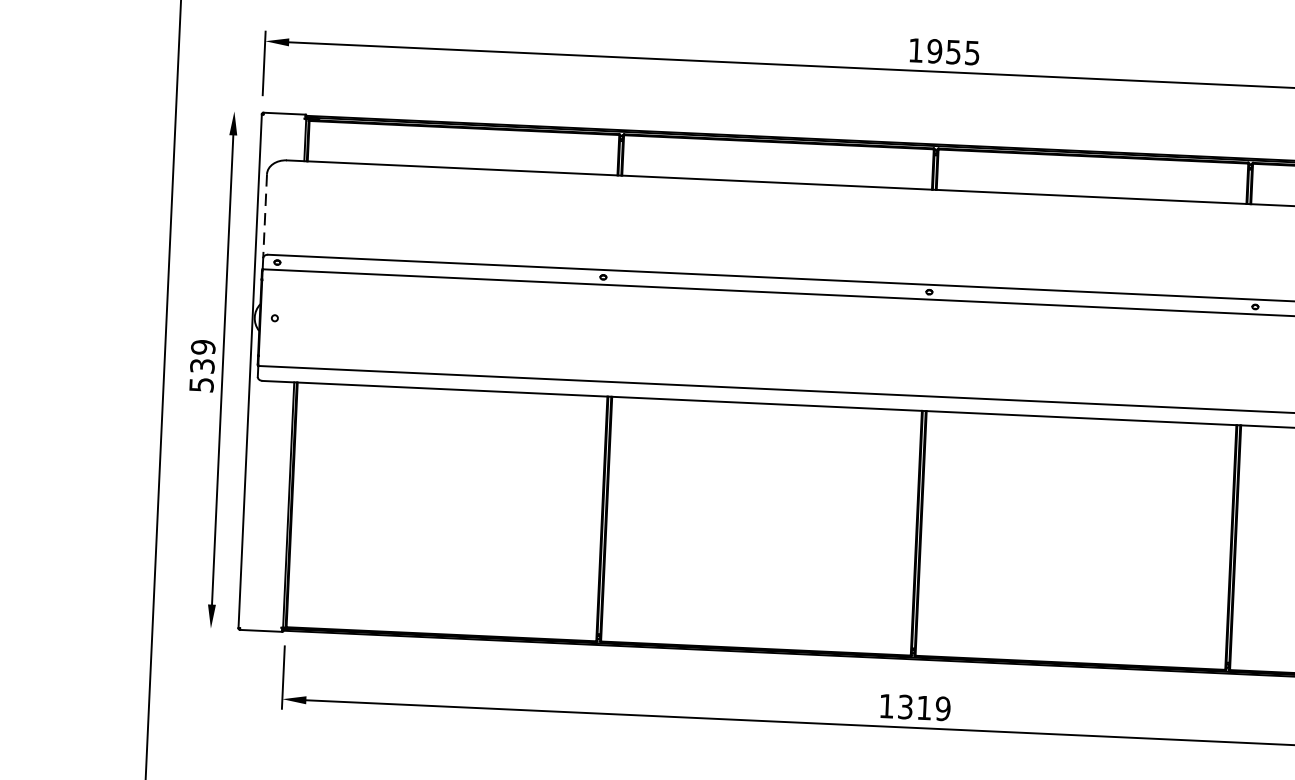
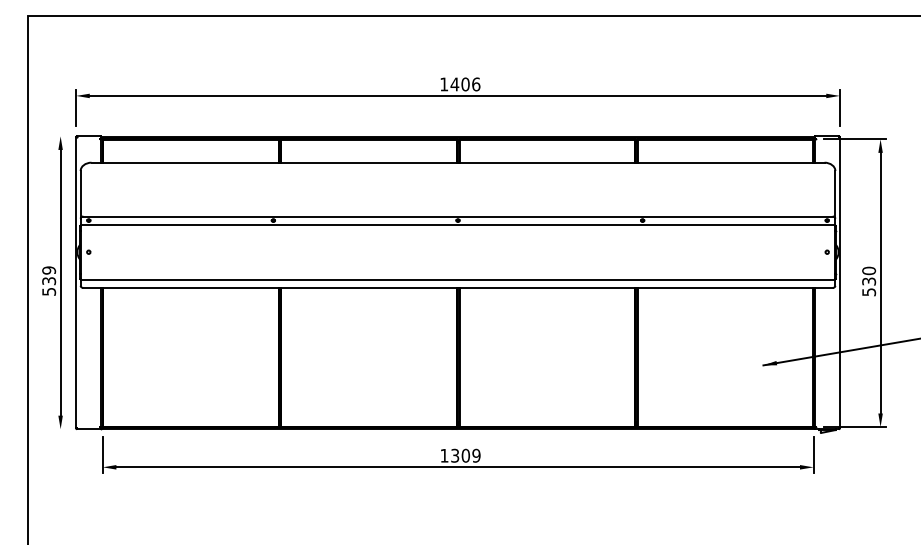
text: (953, 52) -> (465, 84), 1955 -> 1406
line: (264, 215) -> (80, 194), dashed -> solid
text: (923, 707) -> (465, 455), 1319 -> 1309

